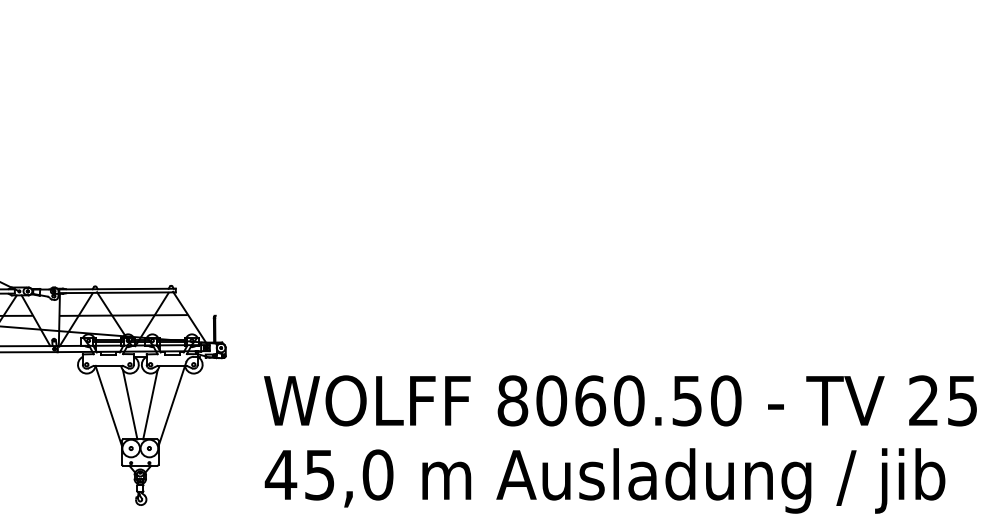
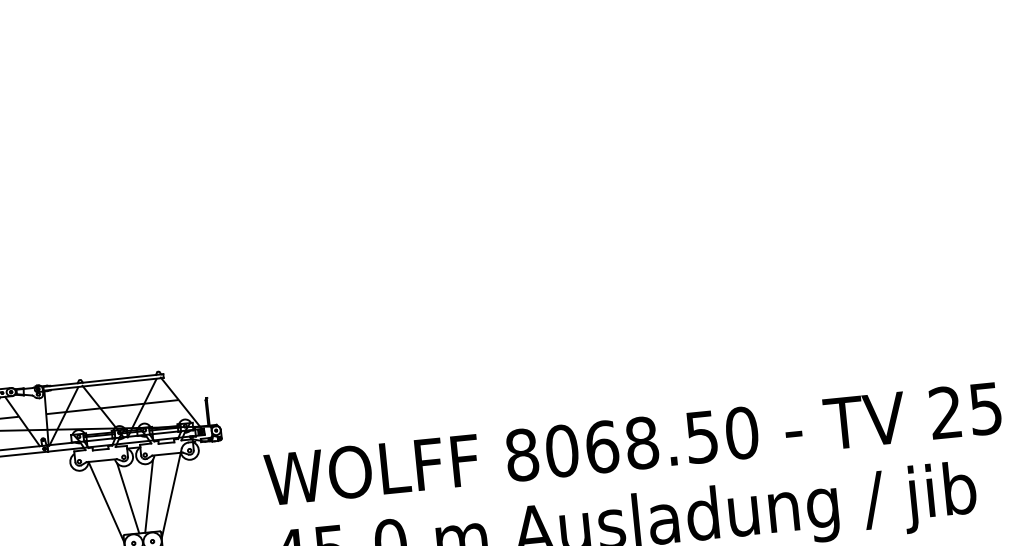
text: (629, 400) -> (642, 442), 8060.50 -> 8068.50

